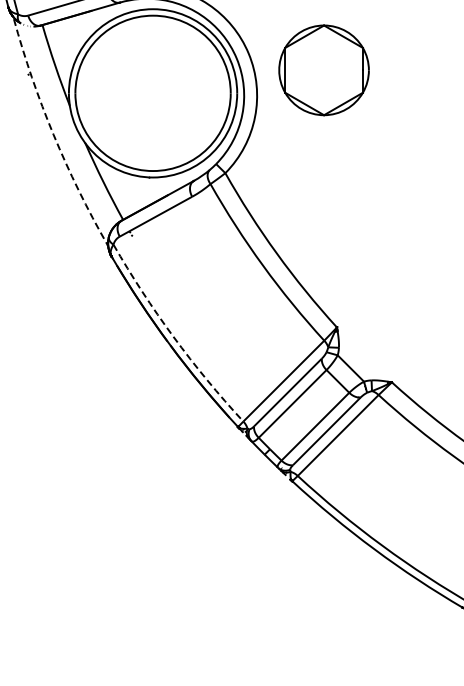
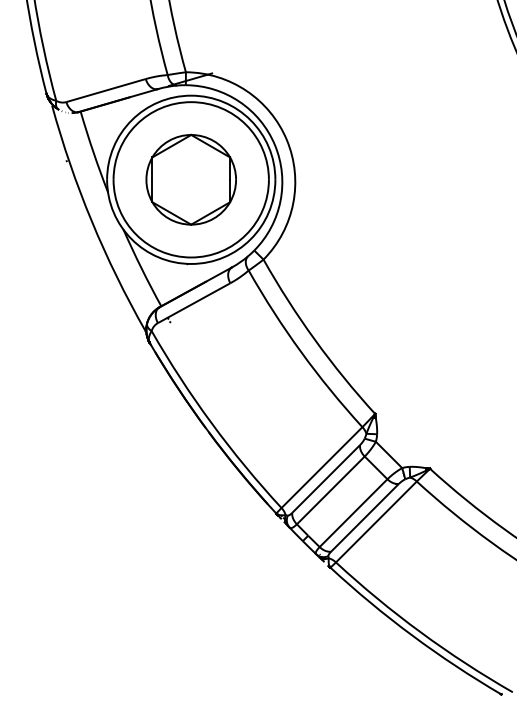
part: (323, 70) -> (190, 179), moved
arc: (53, 135) -> (91, 221), dashed -> solid
arc: (173, 337) -> (211, 423), dashed -> solid

